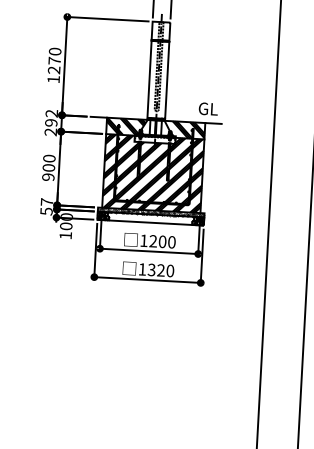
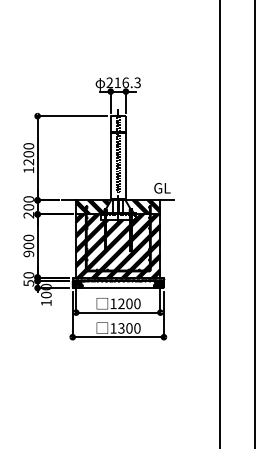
text: (54, 61) -> (28, 154), 1270 -> 1200
text: (51, 118) -> (28, 203), 292 -> 200
text: (46, 202) -> (28, 275), 57 -> 50
text: (161, 270) -> (129, 328), 1320 -> 1300

